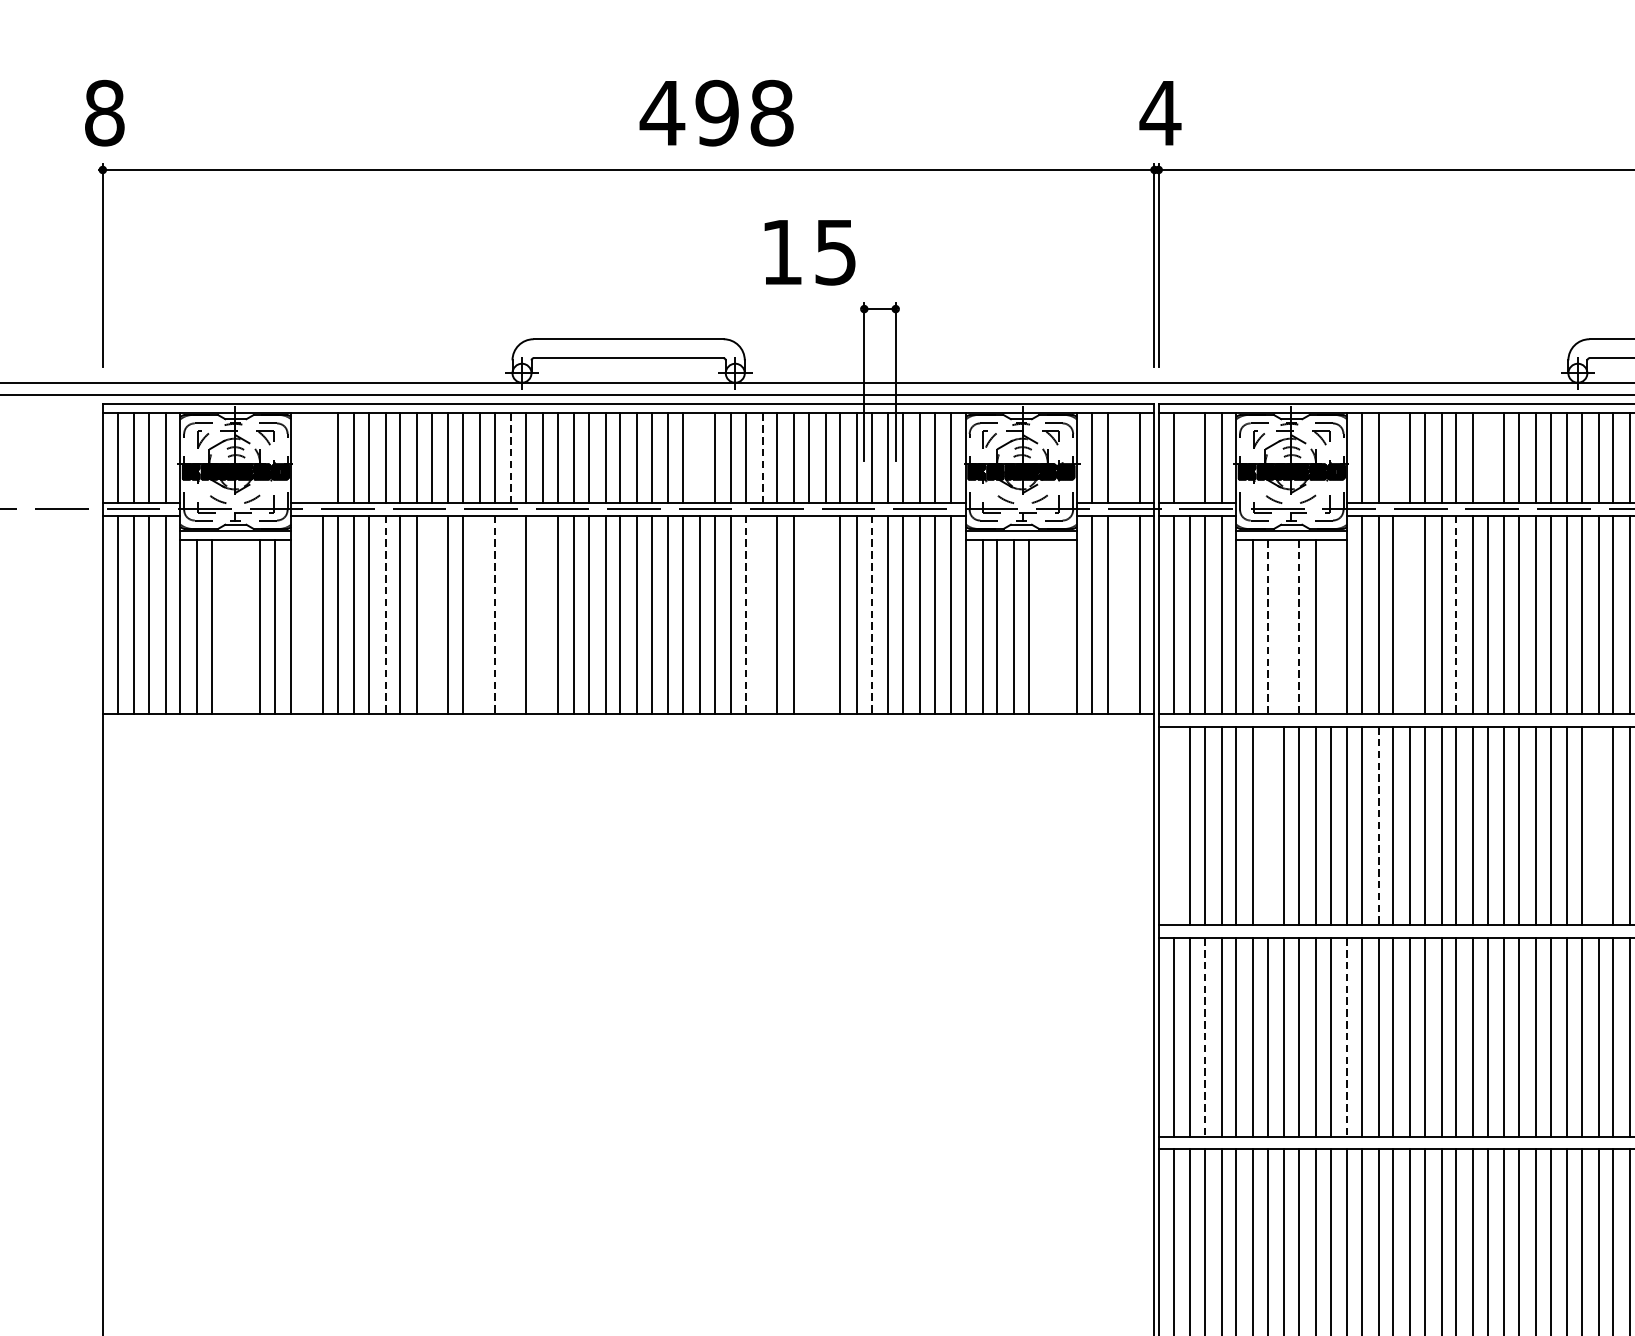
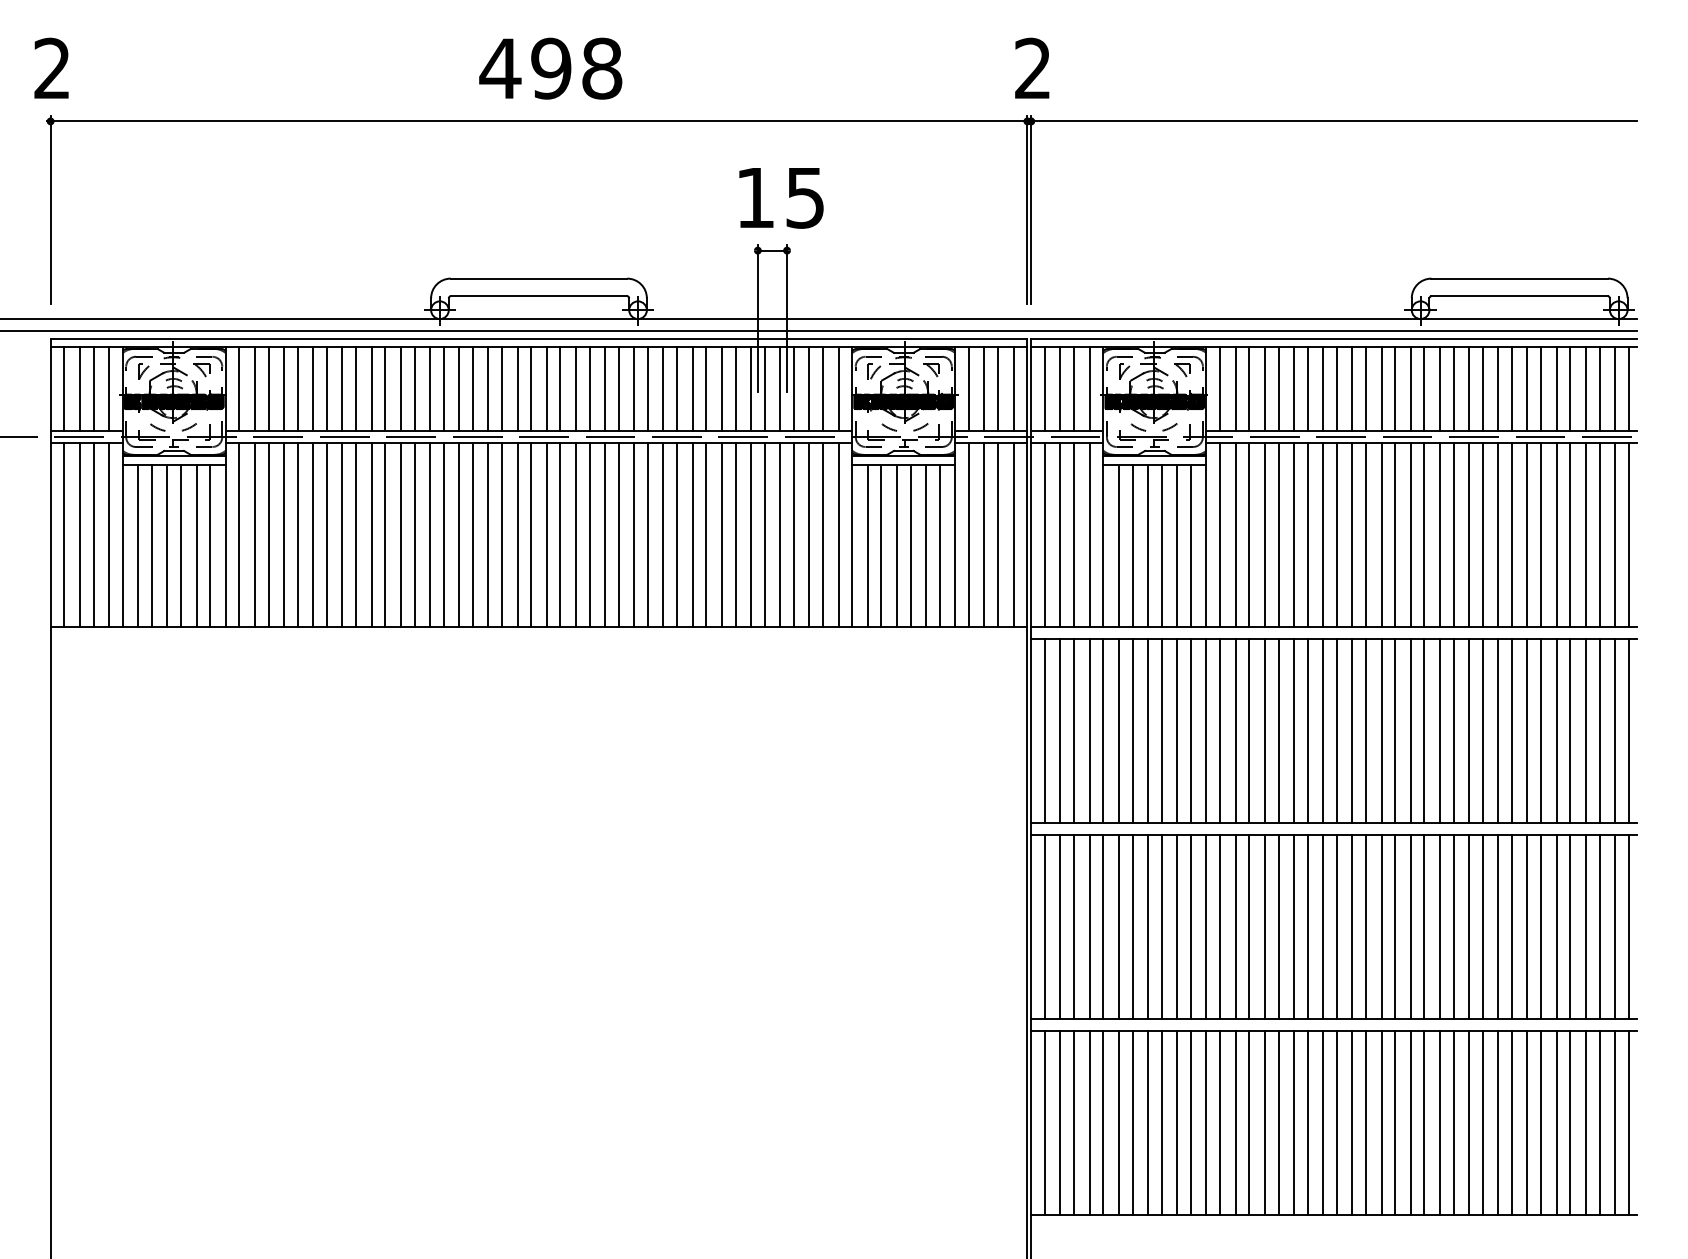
text: (1159, 111) -> (1032, 67), 4 -> 2
text: (104, 113) -> (52, 68), 8 -> 2
text: (716, 113) -> (550, 68), moved
text: (810, 252) -> (781, 198), moved
line: (306, 457) -> (239, 388), added
line: (322, 457) -> (254, 388), added
line: (700, 457) -> (605, 388), added
line: (1123, 457) -> (998, 388), added
line: (1190, 457) -> (1060, 388), added
line: (1393, 457) -> (1249, 388), added
line: (1487, 457) -> (1336, 388), added
line: (511, 458) -> (430, 389), dashed -> solid
line: (762, 458) -> (663, 389), dashed -> solid
line: (306, 614) -> (239, 534), added
line: (432, 614) -> (356, 534), added
line: (479, 614) -> (400, 534), added
line: (511, 614) -> (430, 534), added
line: (543, 614) -> (459, 534), added
line: (762, 614) -> (663, 534), added
line: (808, 614) -> (706, 534), added
line: (825, 614) -> (721, 534), added
line: (1123, 614) -> (998, 534), added
line: (1409, 614) -> (1264, 534), added
line: (385, 615) -> (313, 535), dashed -> solid
line: (494, 615) -> (414, 535), dashed -> solid
line: (746, 615) -> (648, 535), dashed -> solid
line: (871, 615) -> (764, 535), dashed -> solid
line: (1456, 615) -> (1307, 535), dashed -> solid
line: (228, 626) -> (167, 545), added
line: (243, 626) -> (181, 545), added
line: (1045, 626) -> (926, 545), added
line: (1059, 626) -> (939, 545), added
line: (1284, 626) -> (1148, 545), added
line: (1330, 626) -> (1190, 545), added
line: (1267, 627) -> (1132, 546), dashed -> solid
line: (1298, 627) -> (1161, 546), dashed -> solid
line: (1173, 825) -> (1045, 730), added
line: (1267, 825) -> (1132, 730), added
line: (1598, 825) -> (1439, 730), added
line: (1378, 826) -> (1235, 731), dashed -> solid
line: (1205, 1037) -> (1074, 927), dashed -> solid
line: (1347, 1037) -> (1206, 927), dashed -> solid

